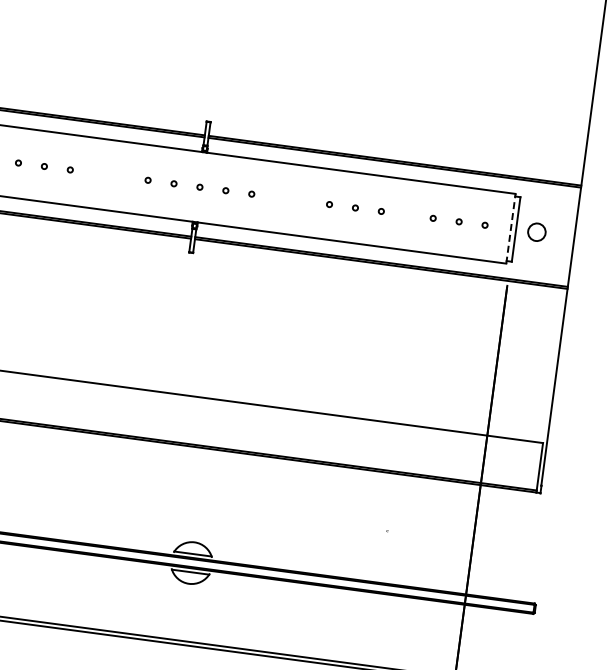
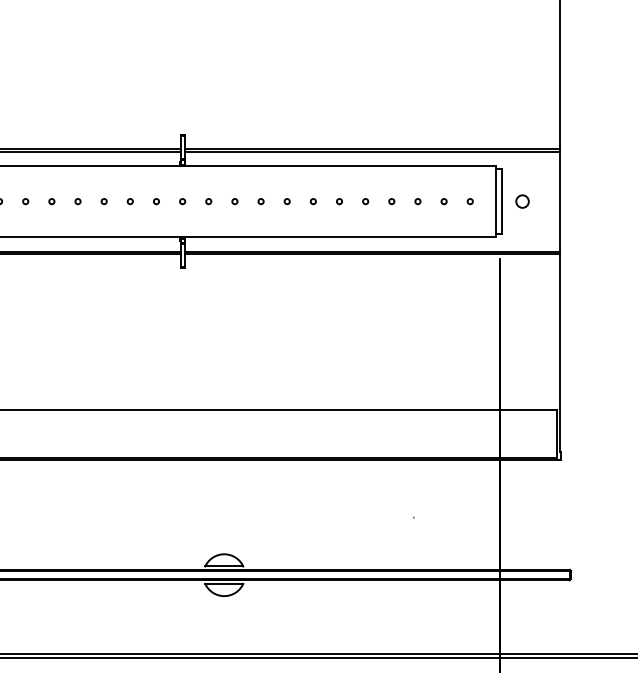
part: (95, 173) -> (77, 201), added
part: (121, 176) -> (103, 201), added
part: (277, 197) -> (260, 201), added
part: (302, 200) -> (286, 201), added
part: (406, 214) -> (391, 201), added
line: (511, 228) -> (496, 201), dashed -> solid
circle: (536, 232) -> (522, 201), size x0.71

